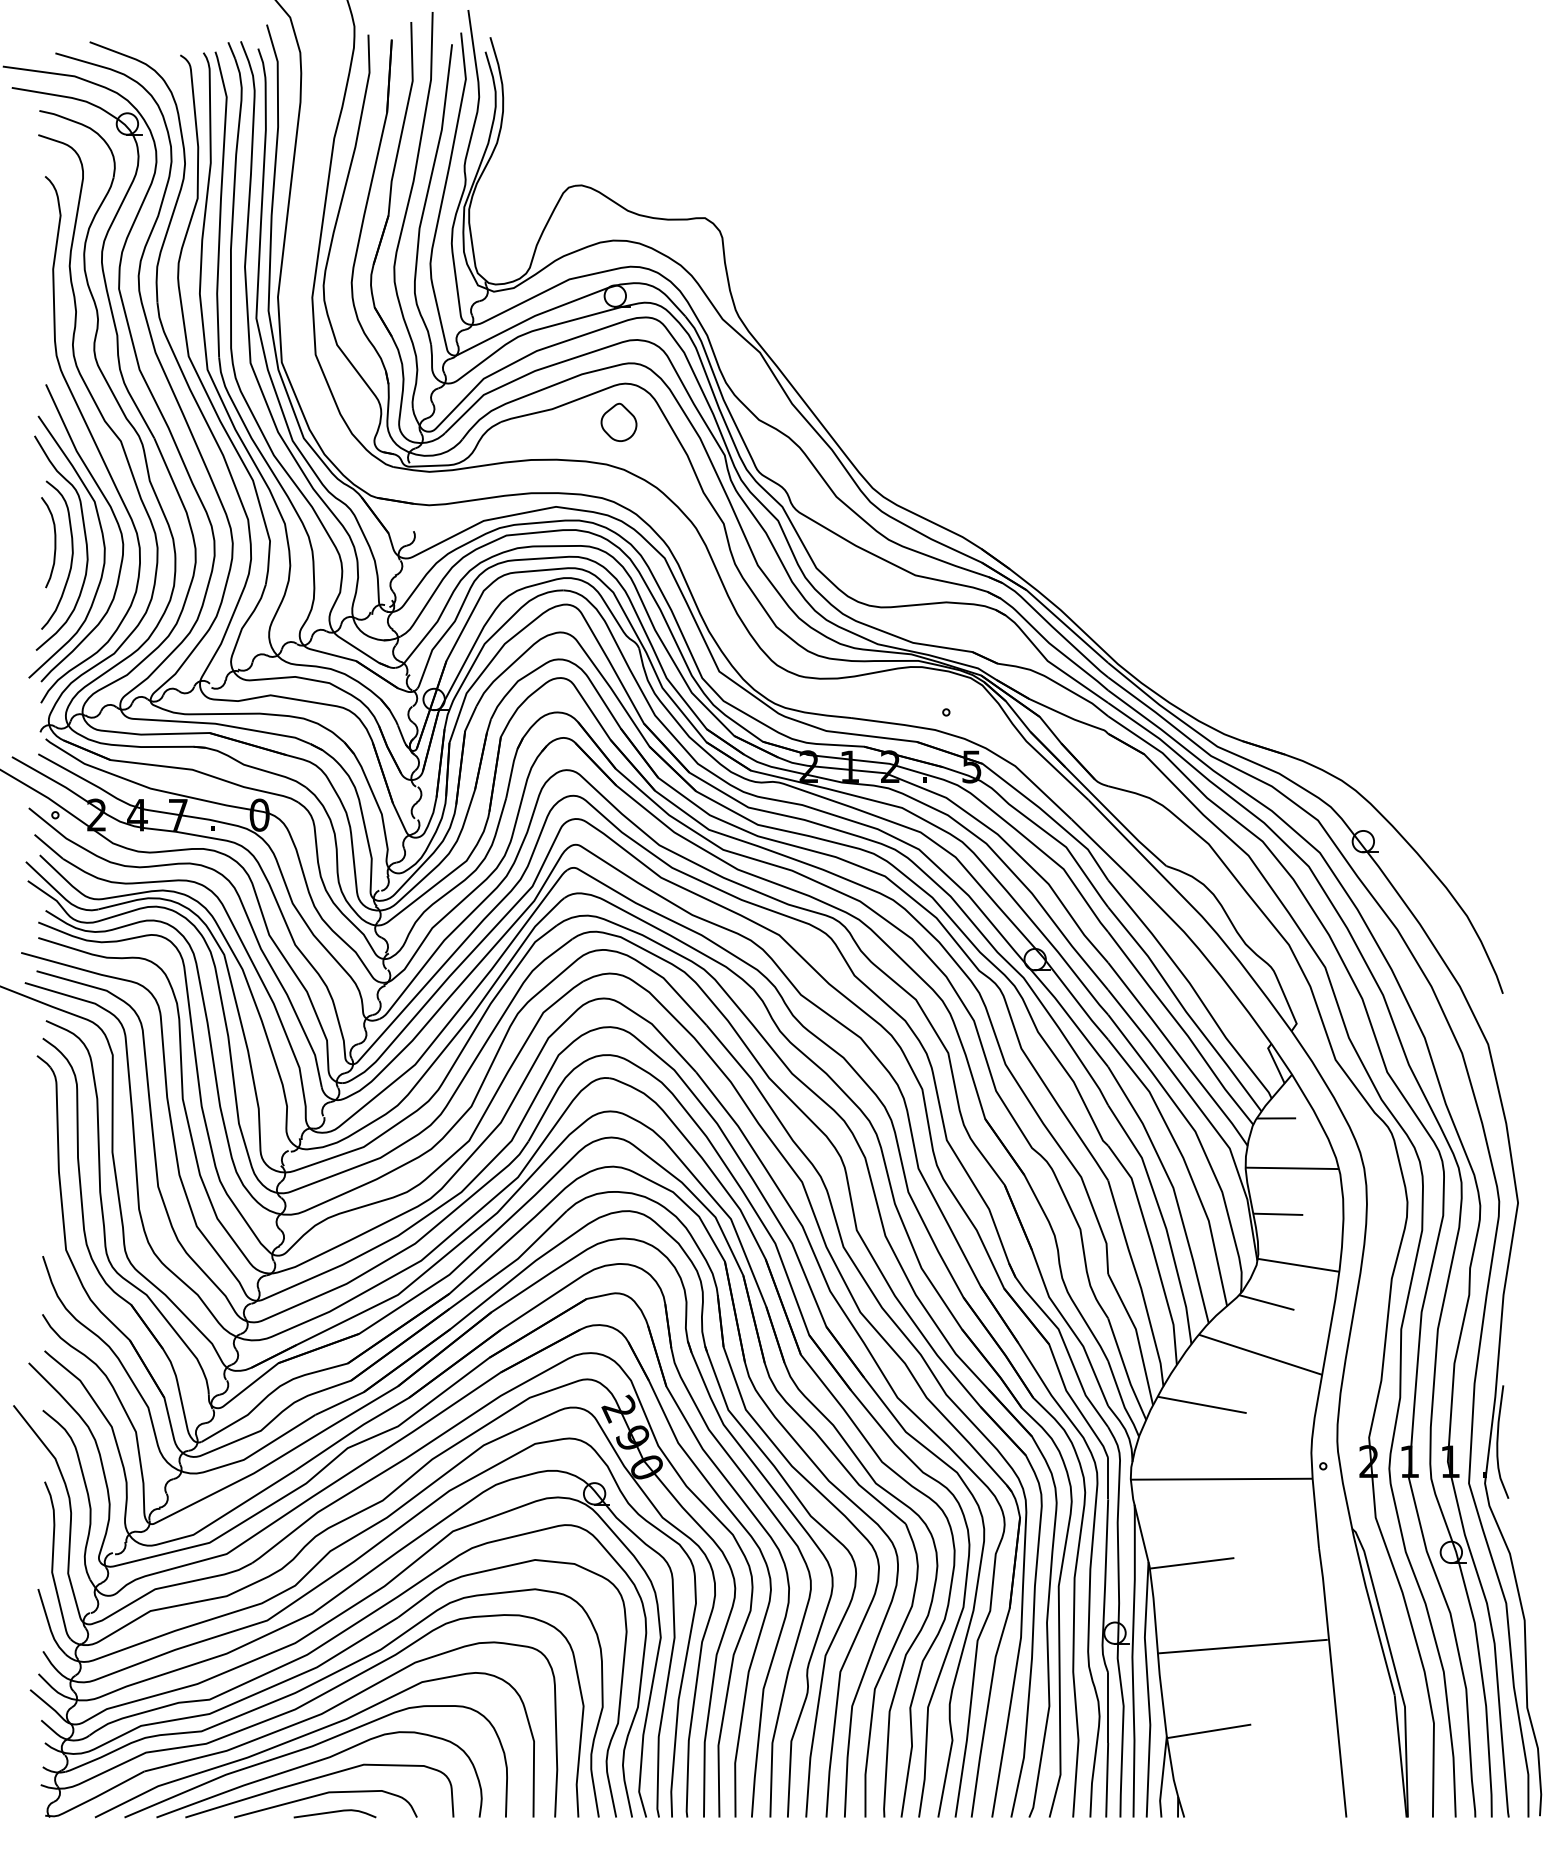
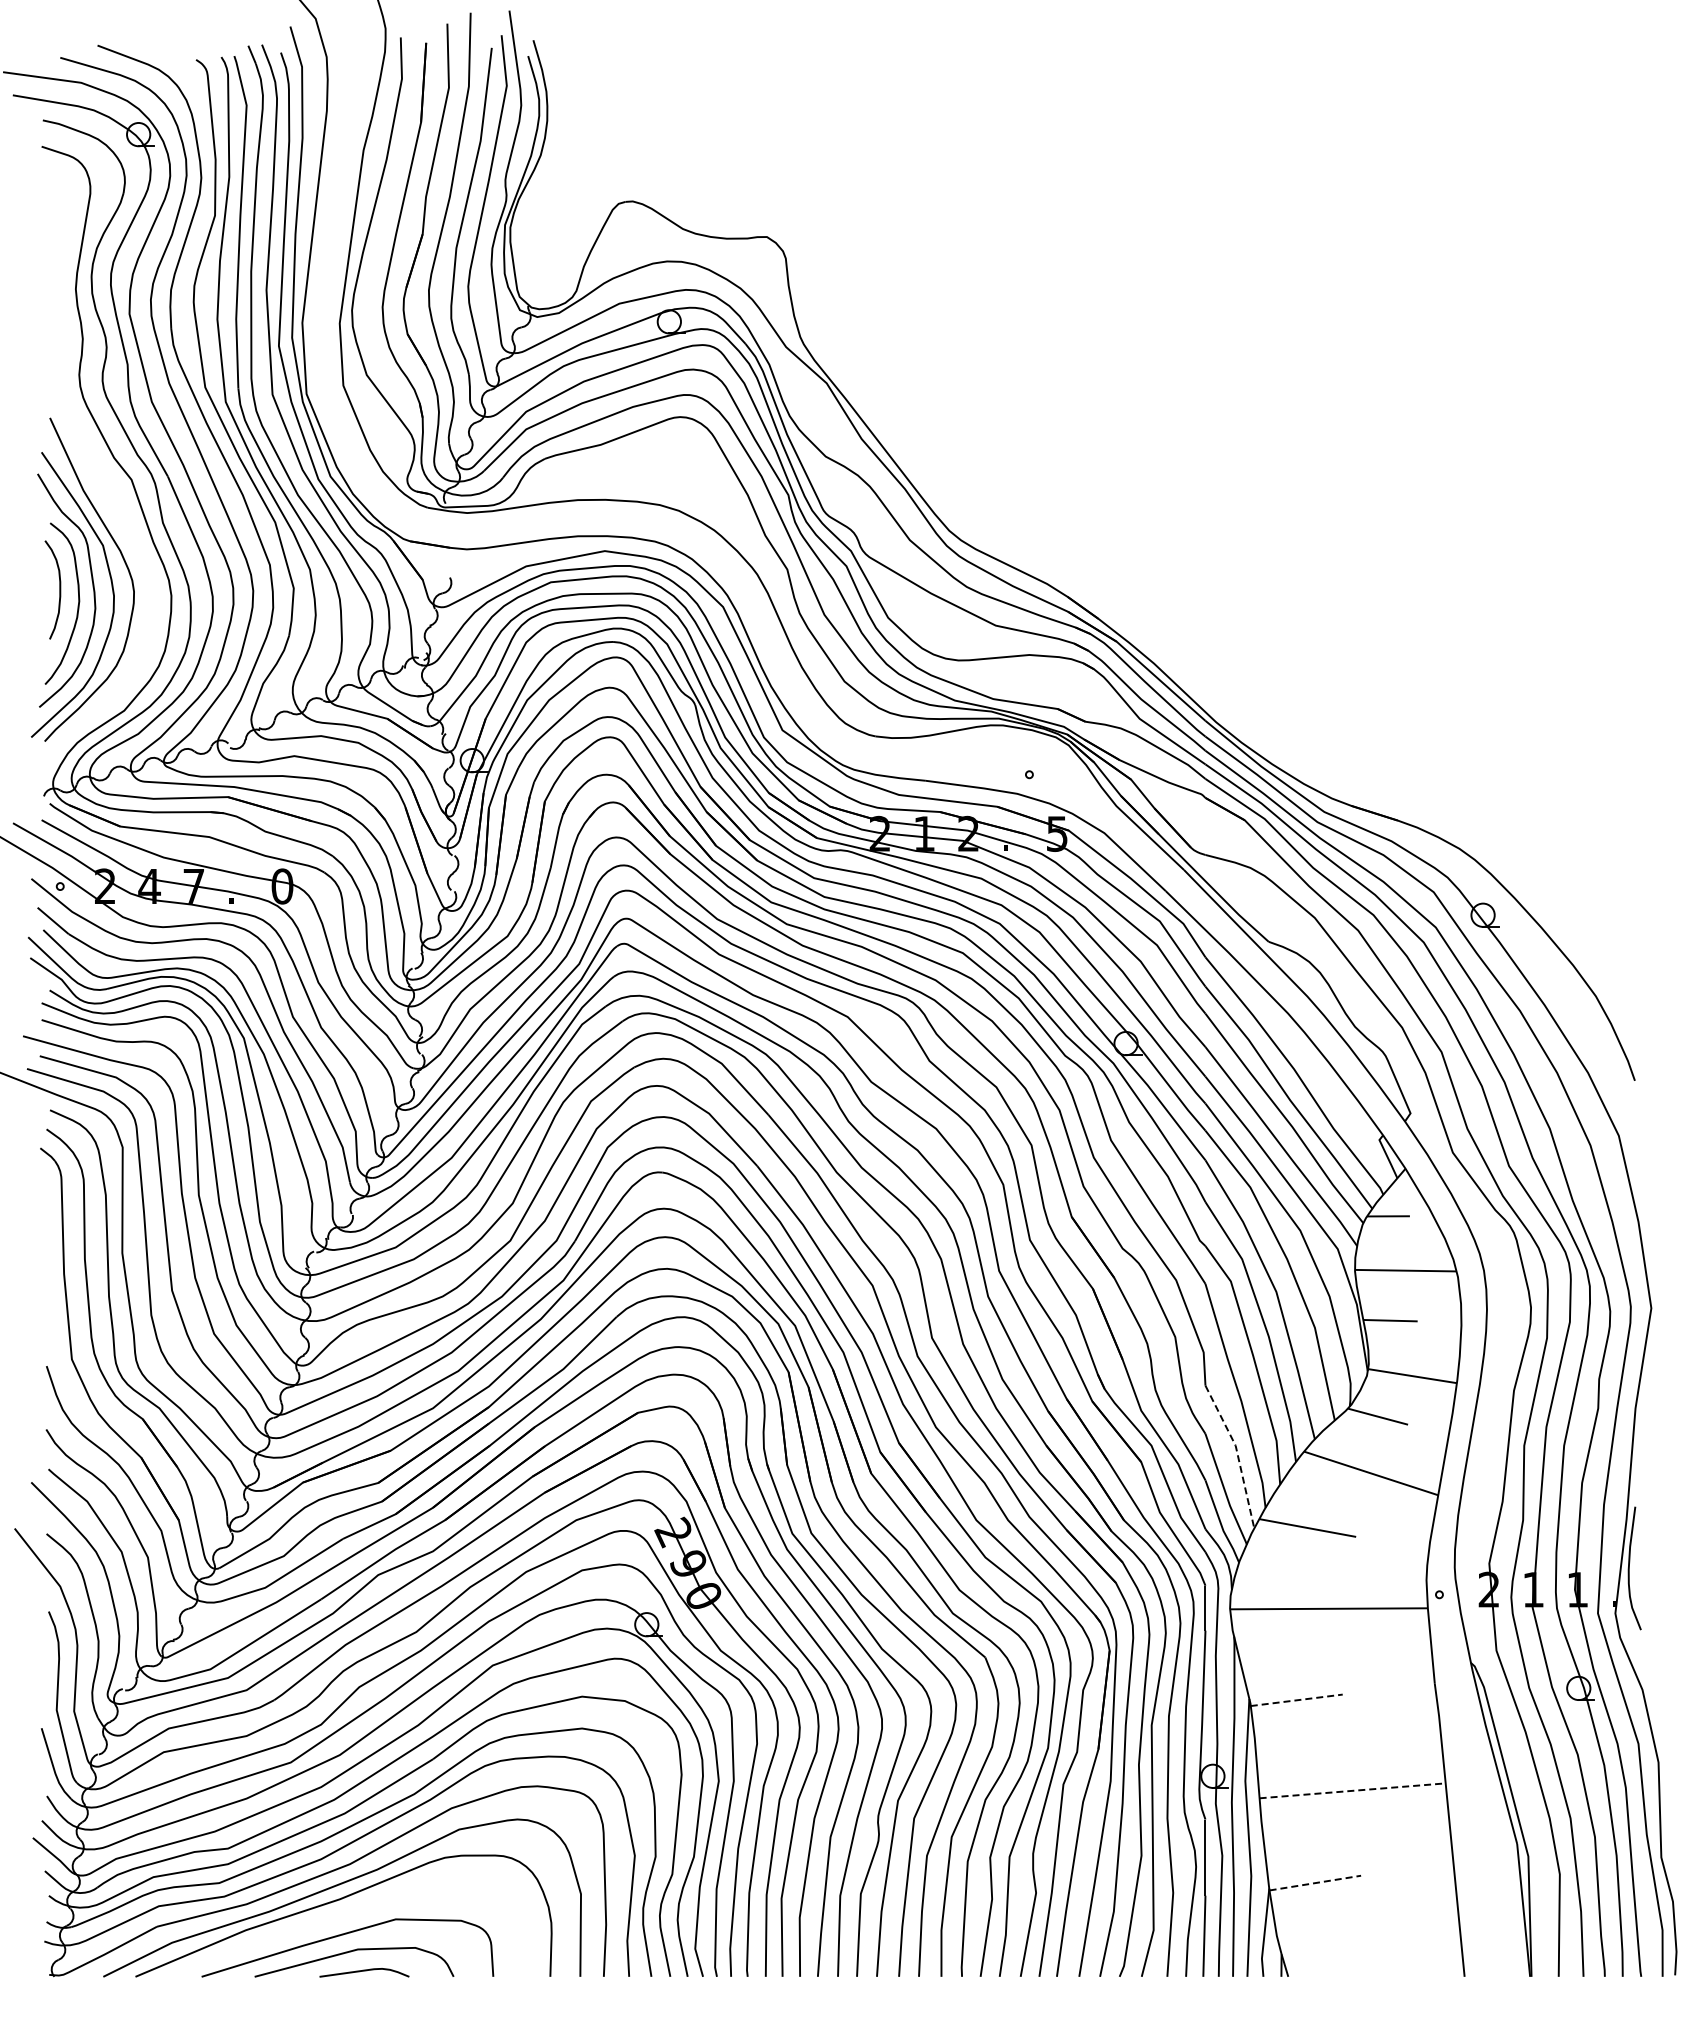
part: (619, 422) -> (673, 459), removed
curve: (92, 439) -> (100, 477), removed
line: (1137, 1336) -> (1237, 1453), solid -> dashed
line: (1192, 1563) -> (1297, 1700), solid -> dashed
line: (1242, 1646) -> (1351, 1790), solid -> dashed
line: (1209, 1731) -> (1315, 1883), solid -> dashed
curve: (315, 1762) -> (343, 1917), removed

